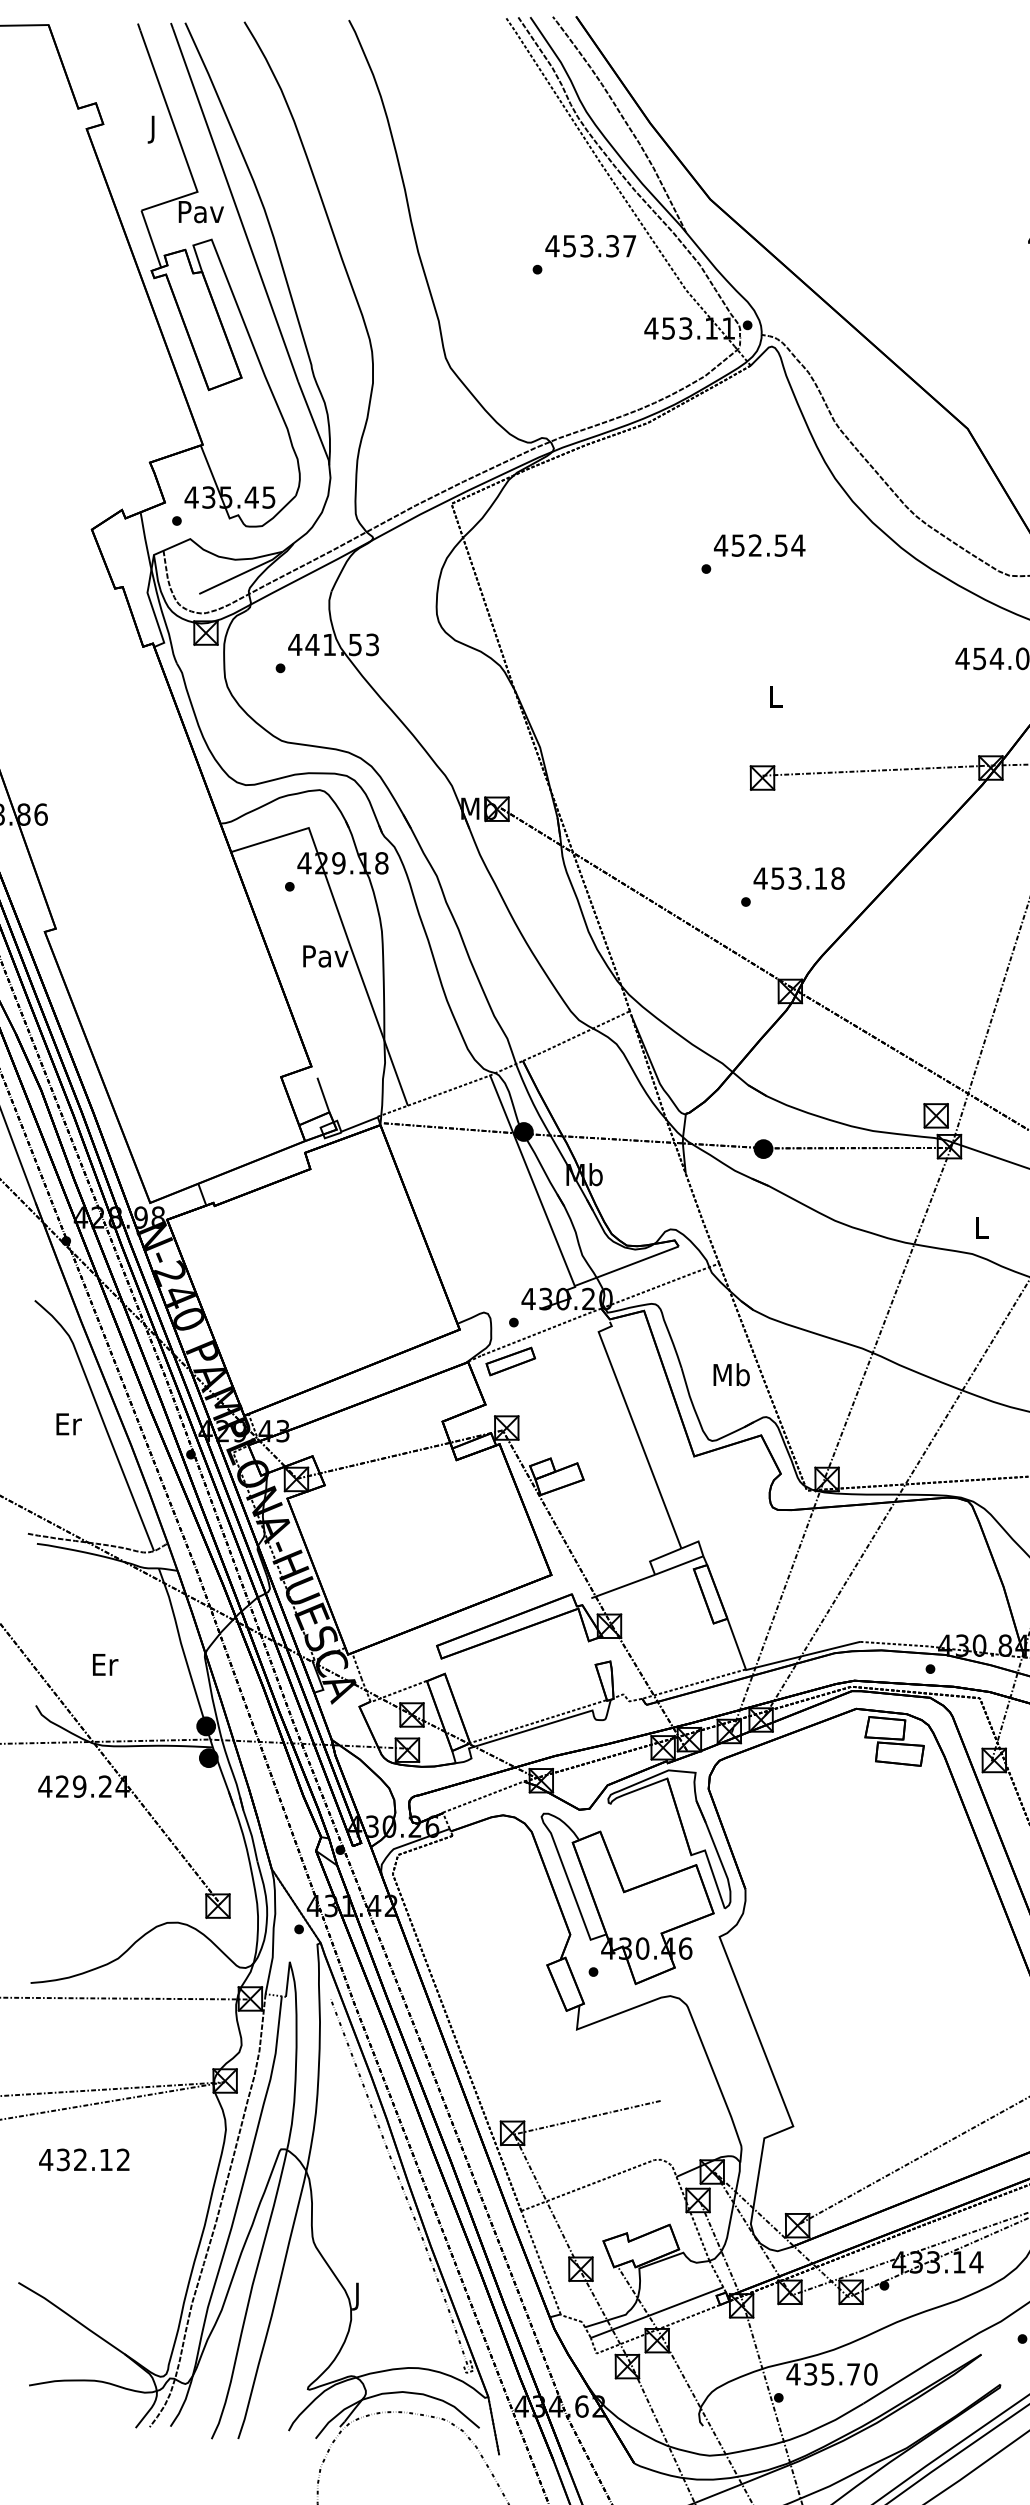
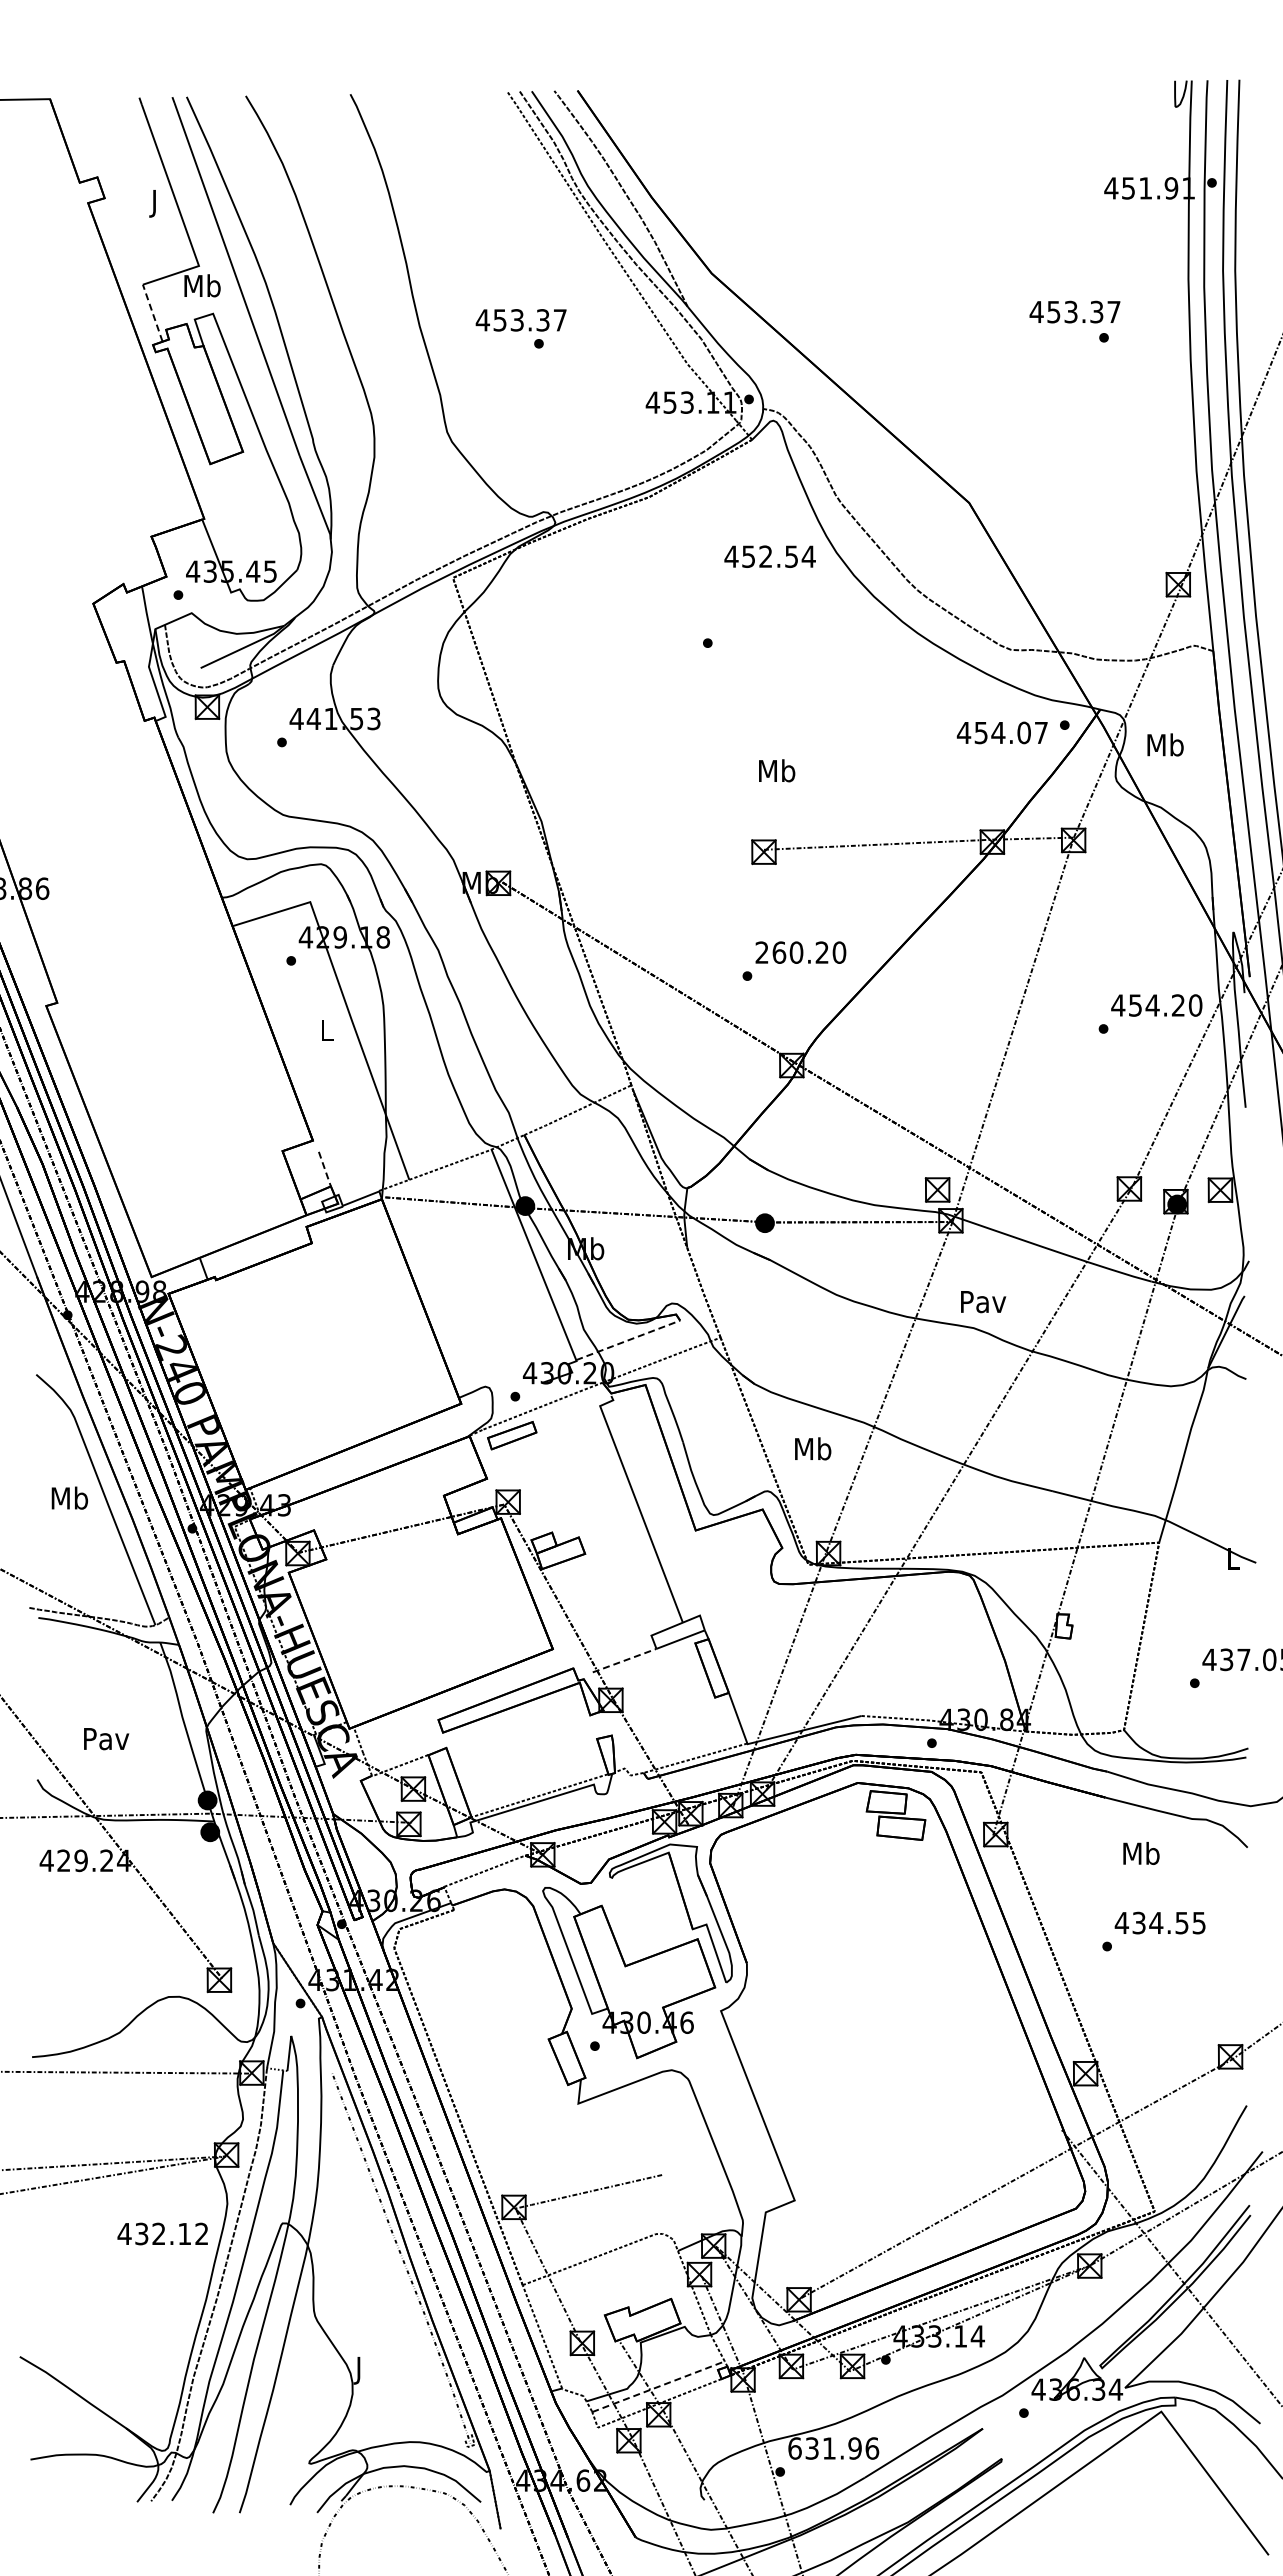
text: (201, 211) -> (202, 285), Pav -> Mb
line: (151, 238) -> (152, 312), solid -> dashed
text: (590, 246) -> (520, 320), moved
text: (759, 545) -> (769, 556), moved
text: (776, 696) -> (777, 770), L -> Mb
text: (799, 878) -> (800, 952), 453.18 -> 260.20
text: (325, 956) -> (326, 1030), Pav -> L
line: (324, 1095) -> (325, 1169), solid -> dashed
text: (982, 1228) -> (983, 1302), L -> Pav
line: (627, 1266) -> (628, 1340), solid -> dashed
text: (732, 1374) -> (813, 1448), moved
text: (68, 1423) -> (69, 1497), Er -> Mb
line: (623, 1586) -> (624, 1660), solid -> dashed
text: (105, 1665) -> (106, 1739), Er -> Pav
text: (84, 2159) -> (162, 2233), moved
line: (657, 2312) -> (658, 2386), solid -> dashed
text: (832, 2374) -> (833, 2448), 435.70 -> 631.96

